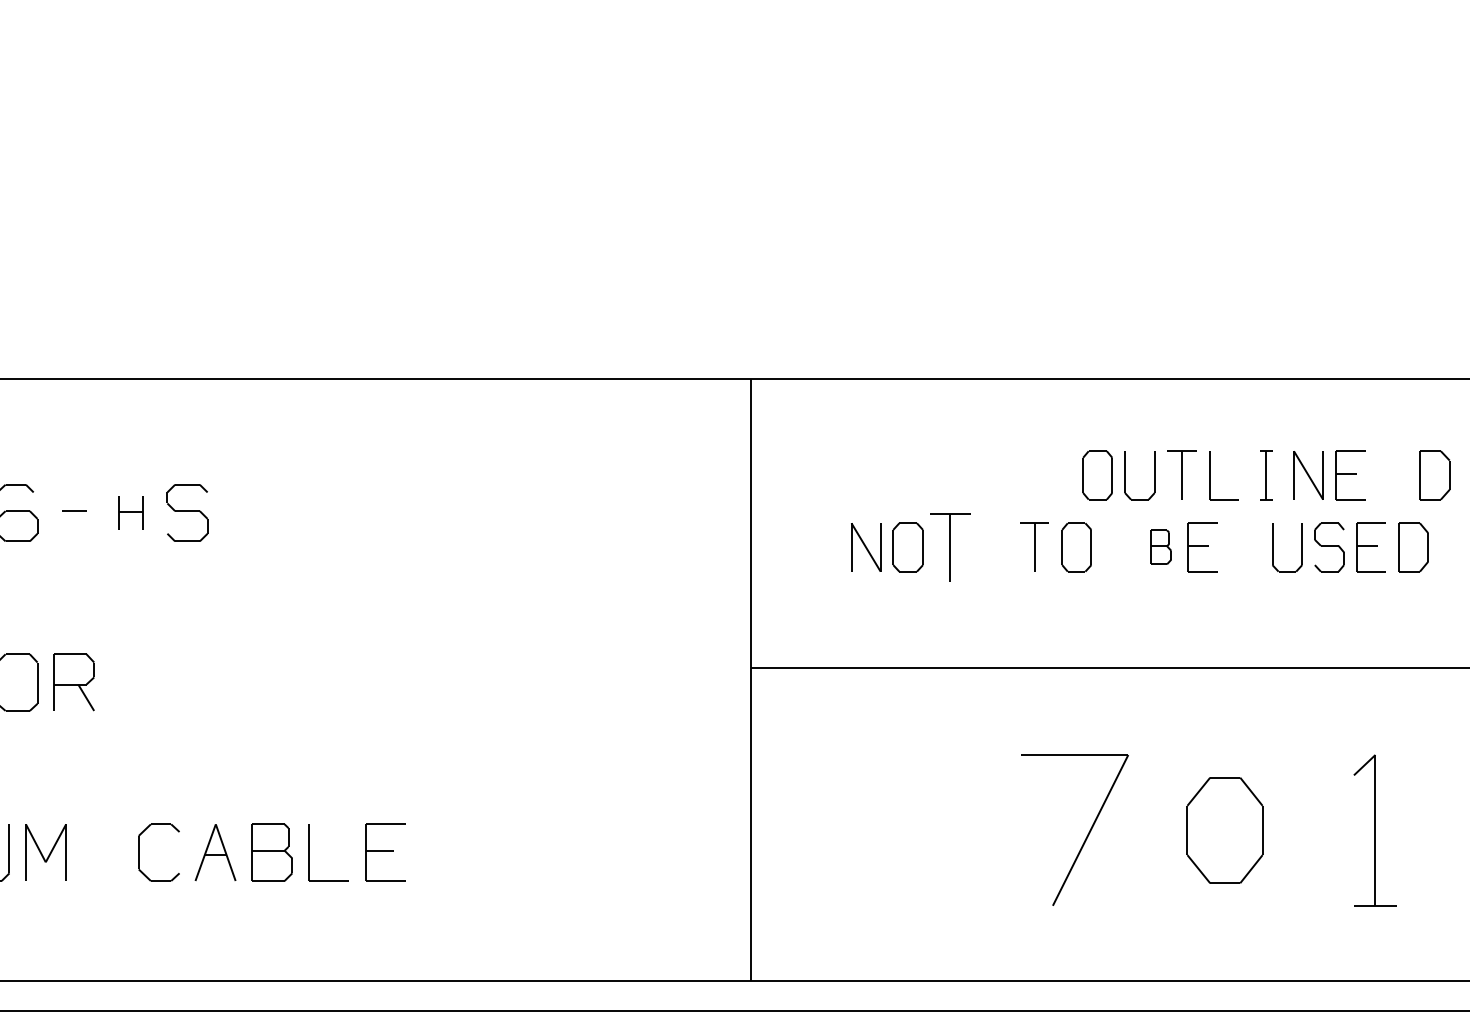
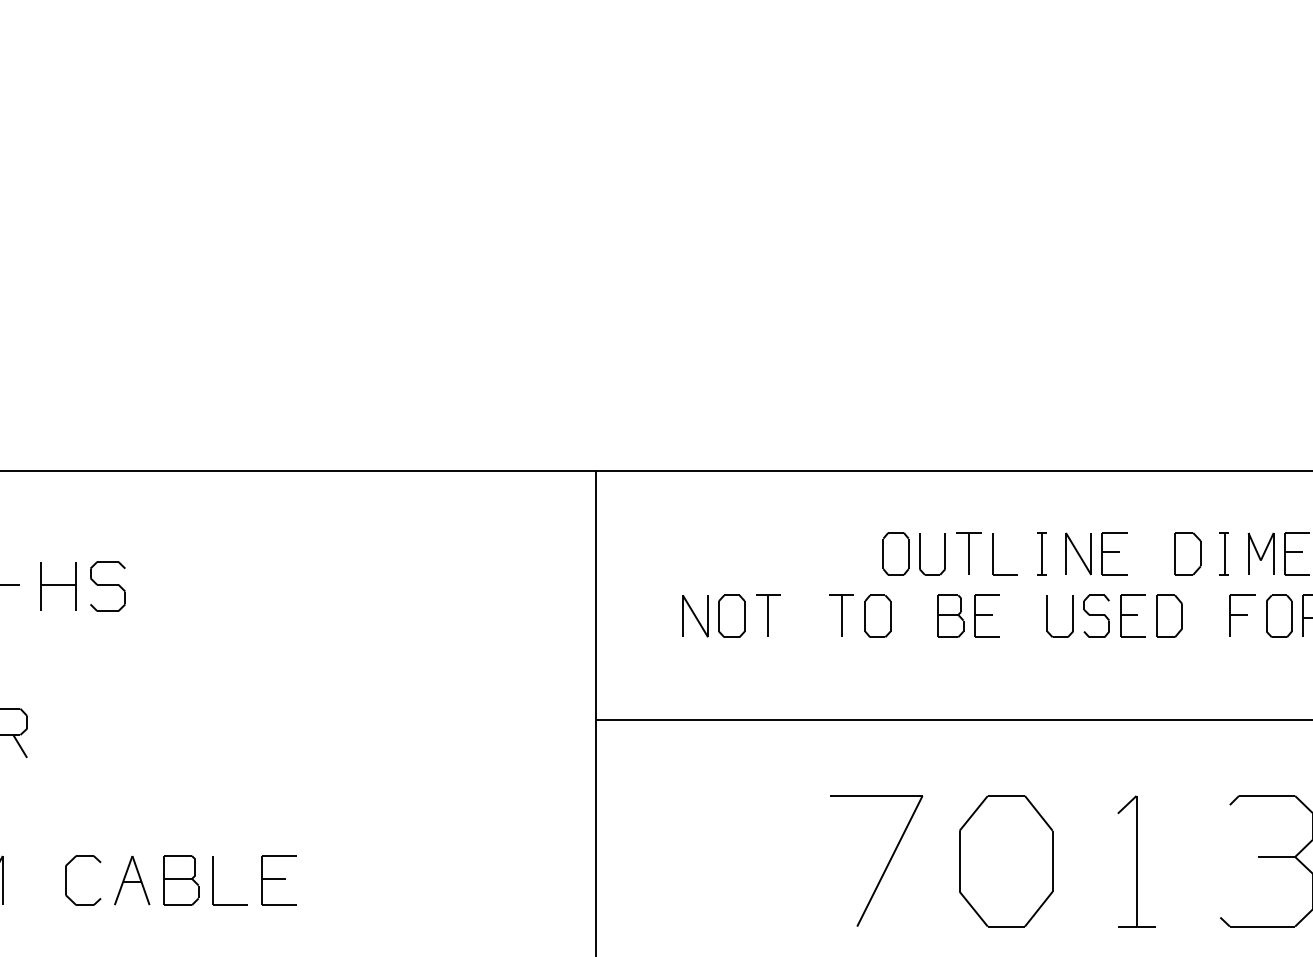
part: (130, 513) -> (58, 586), size x1.67
part: (950, 546) -> (768, 615), size x0.71
part: (1160, 546) -> (950, 615), size x1.43
part: (1225, 830) -> (1006, 861), size x1.43

